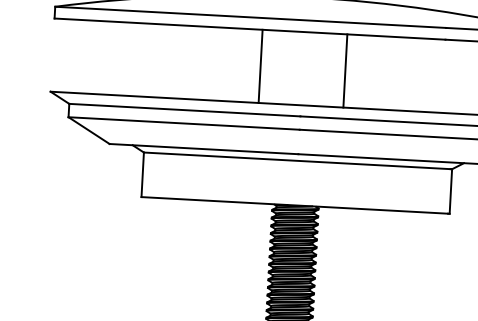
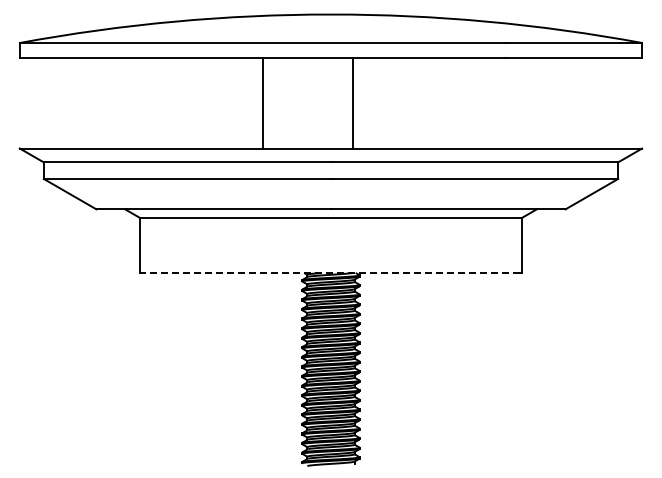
line: (260, 65) -> (263, 102), moved
line: (345, 70) -> (352, 102), moved
line: (294, 205) -> (329, 273), solid -> dashed

